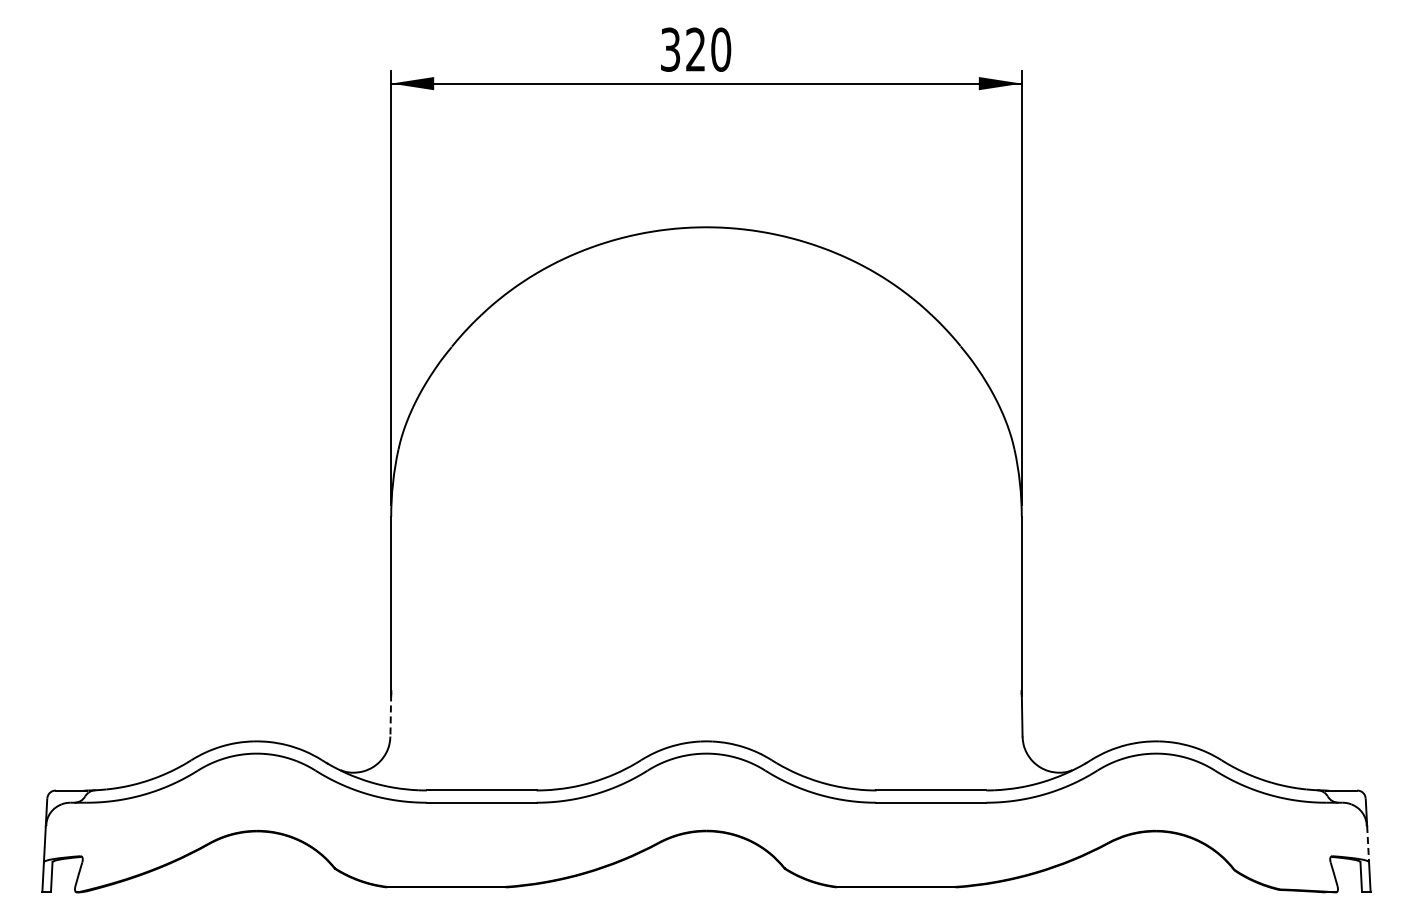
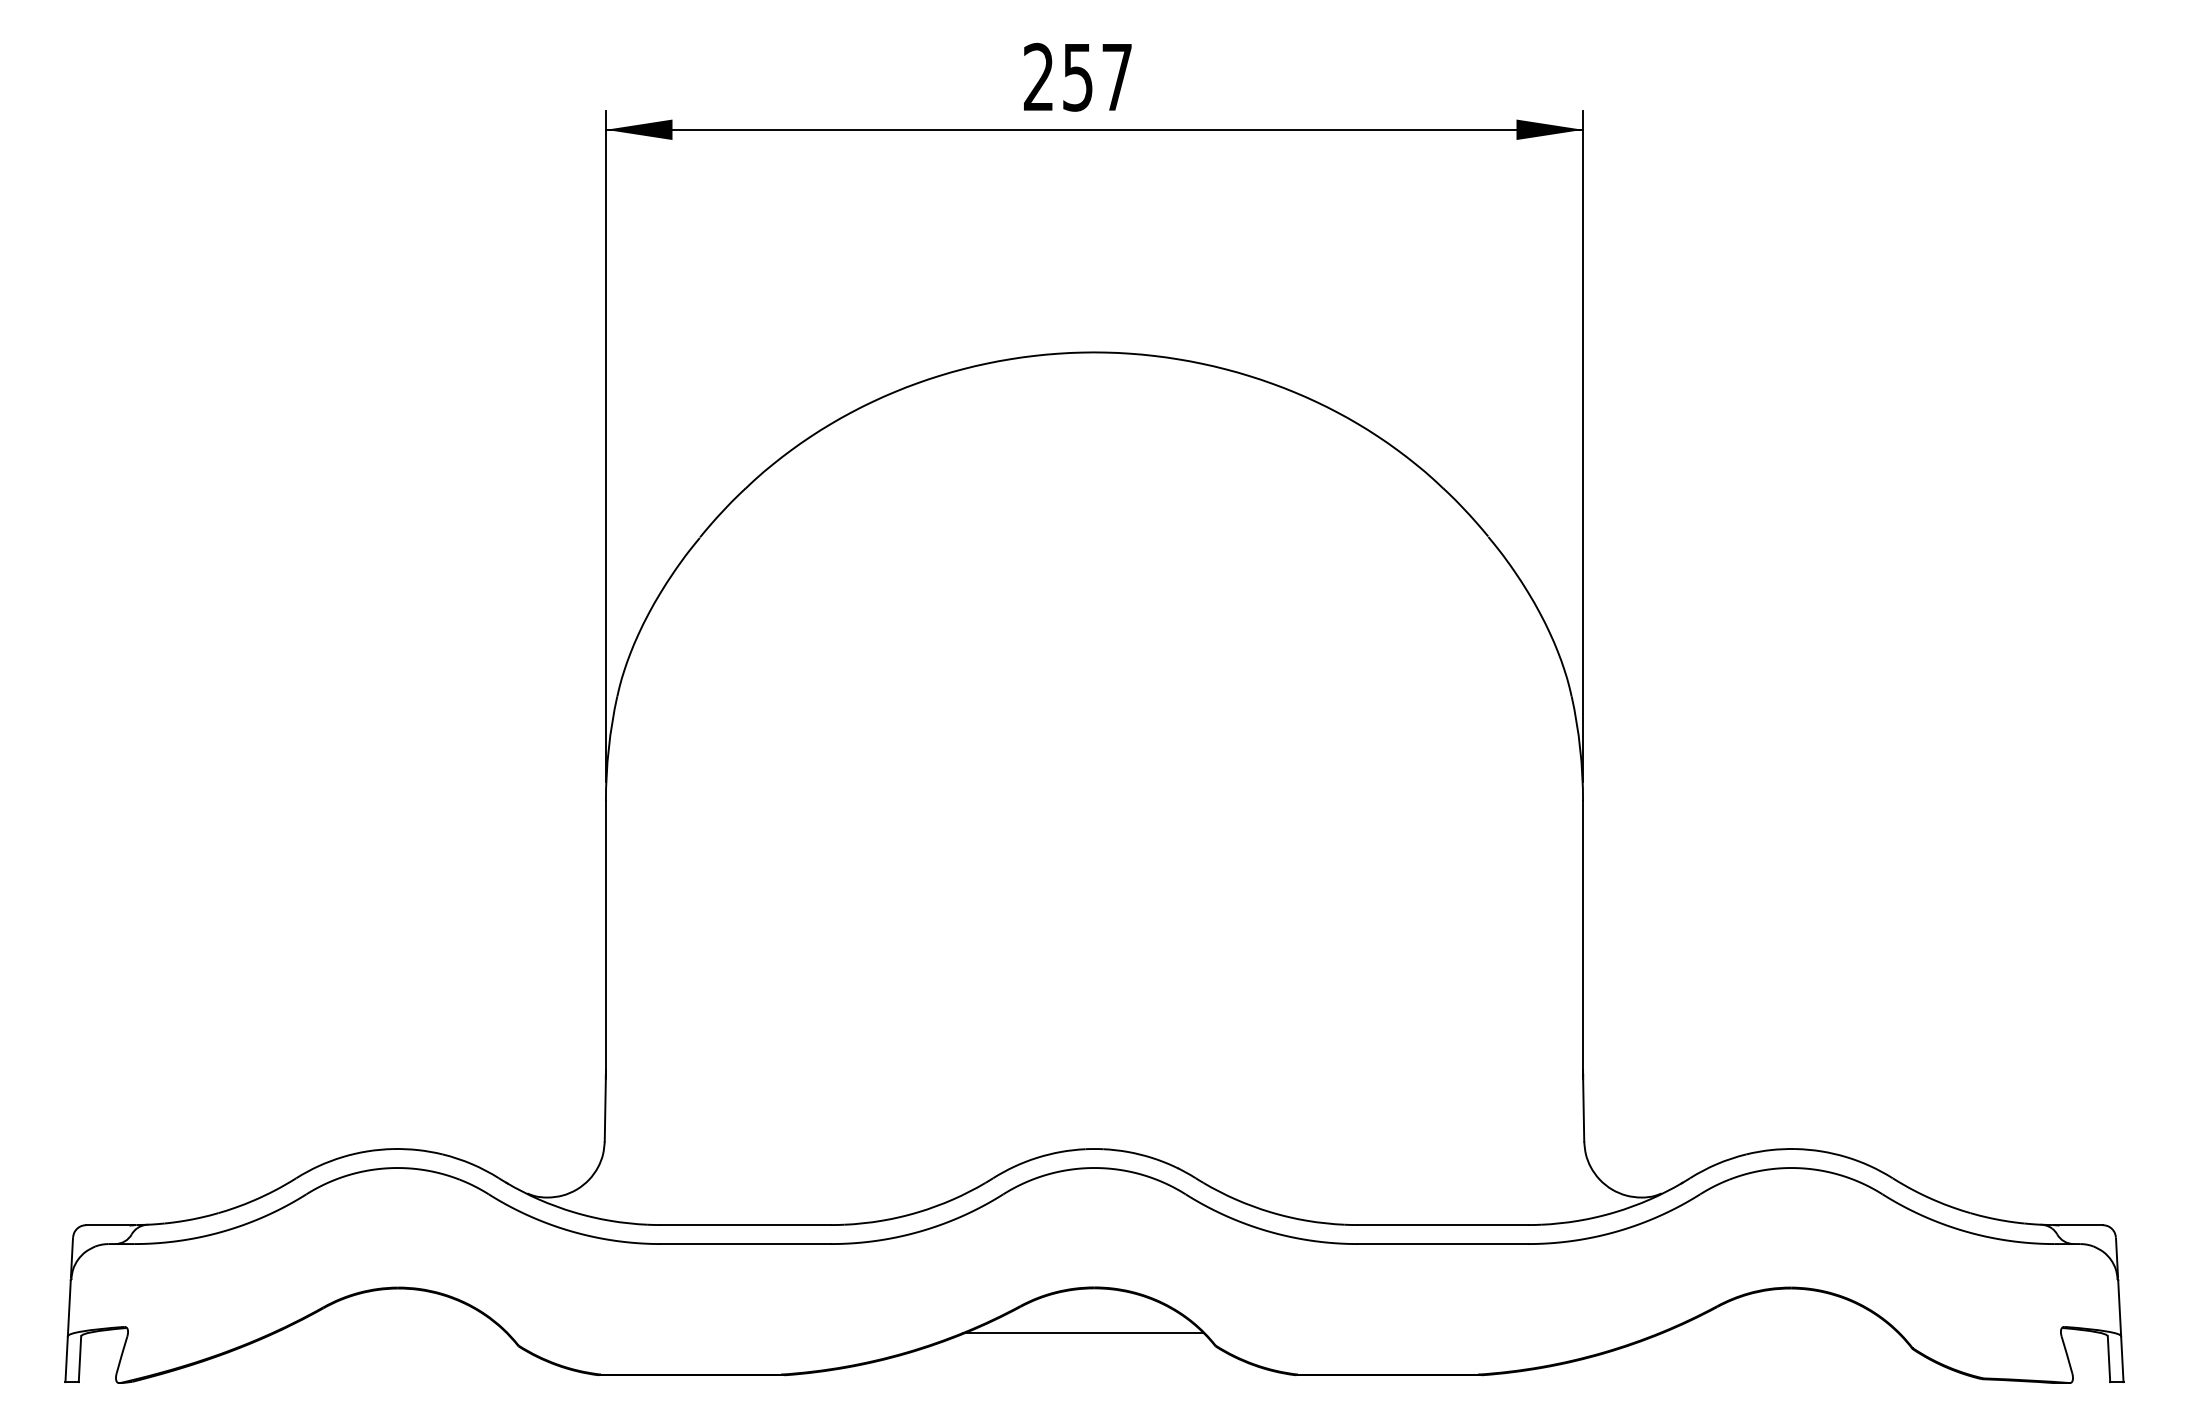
text: (696, 49) -> (1079, 76), 320 -> 257
line: (390, 715) -> (604, 1108), dashed -> solid
line: (1368, 844) -> (2120, 1308), dashed -> solid
line: (698, 860) -> (1082, 1333), added

